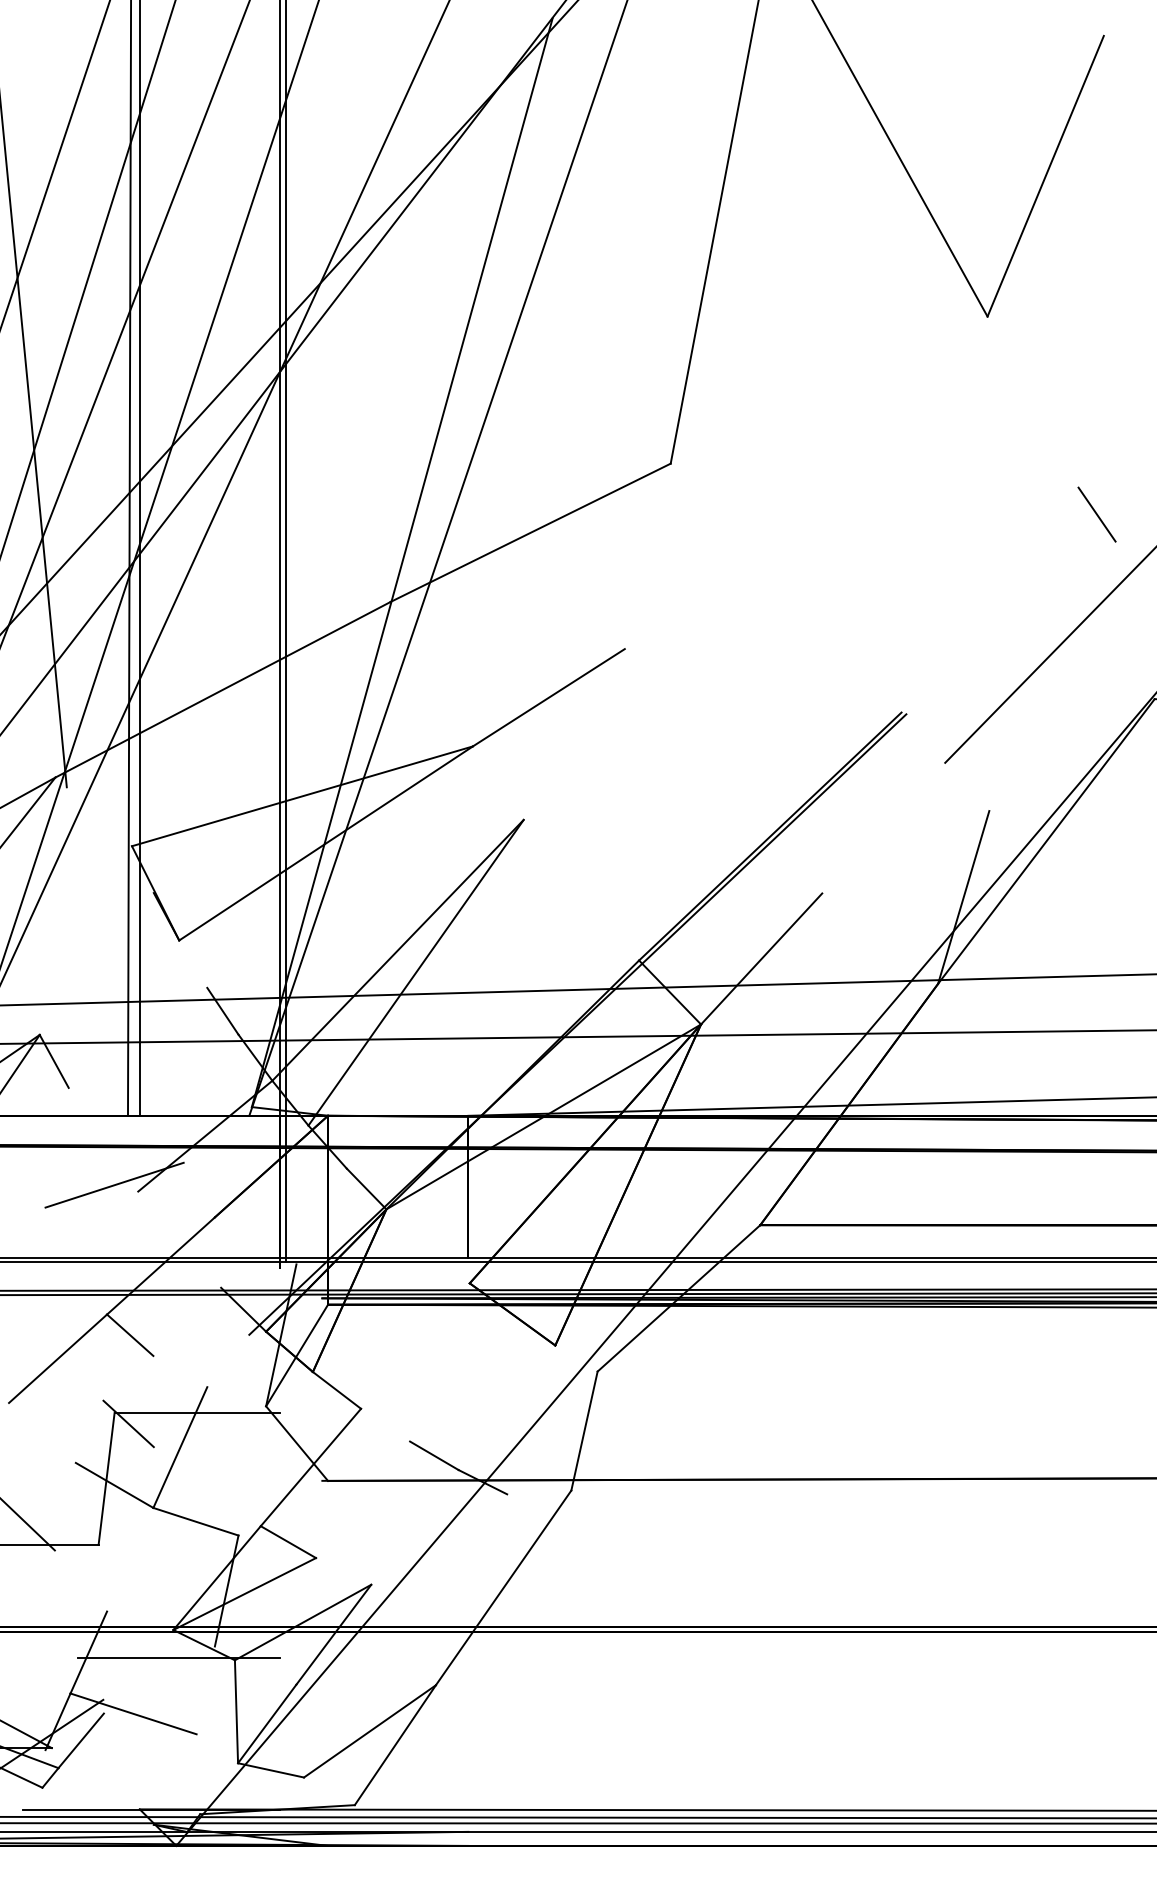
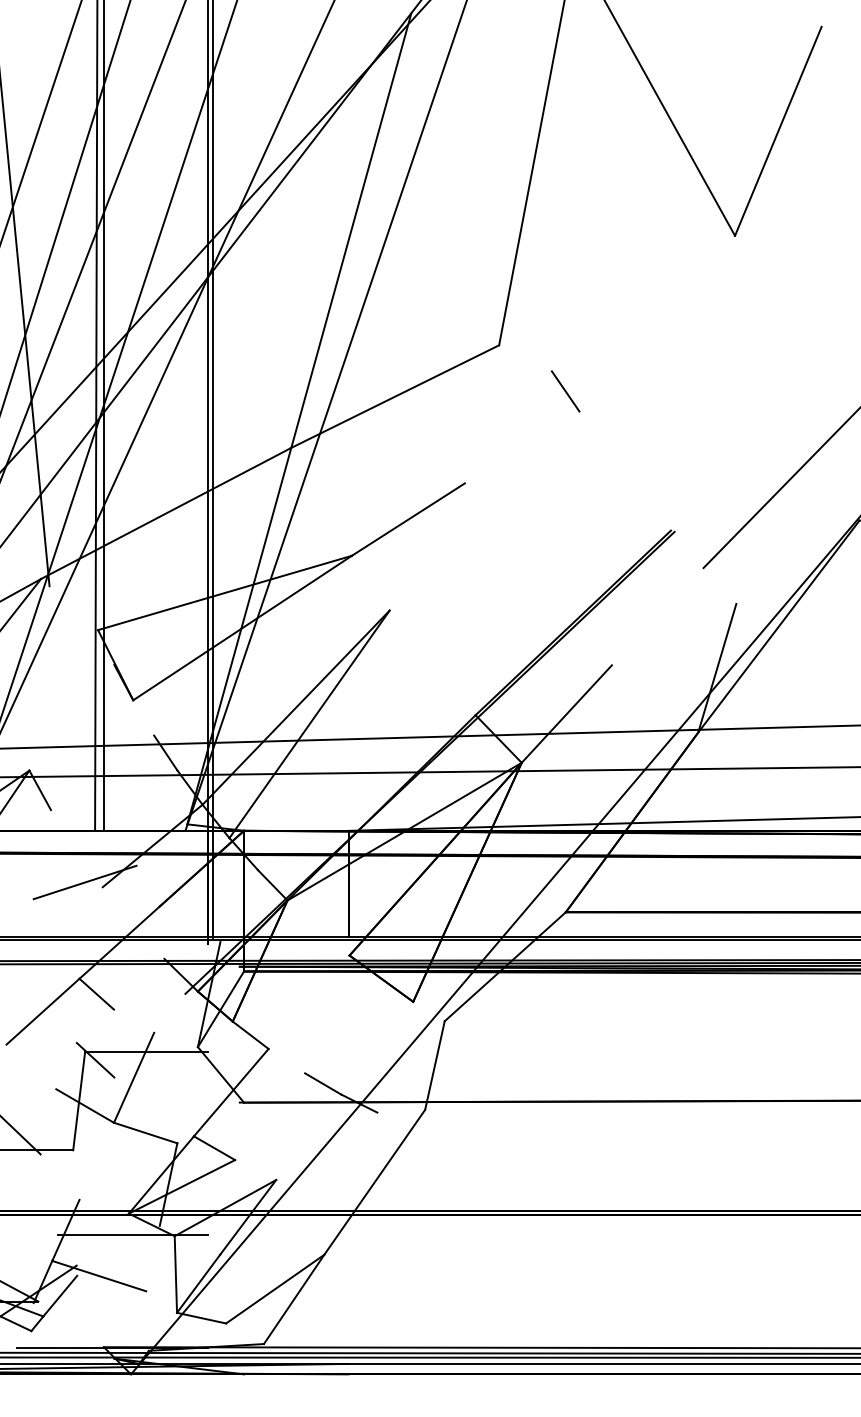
line: (1096, 514) -> (565, 391), moved

